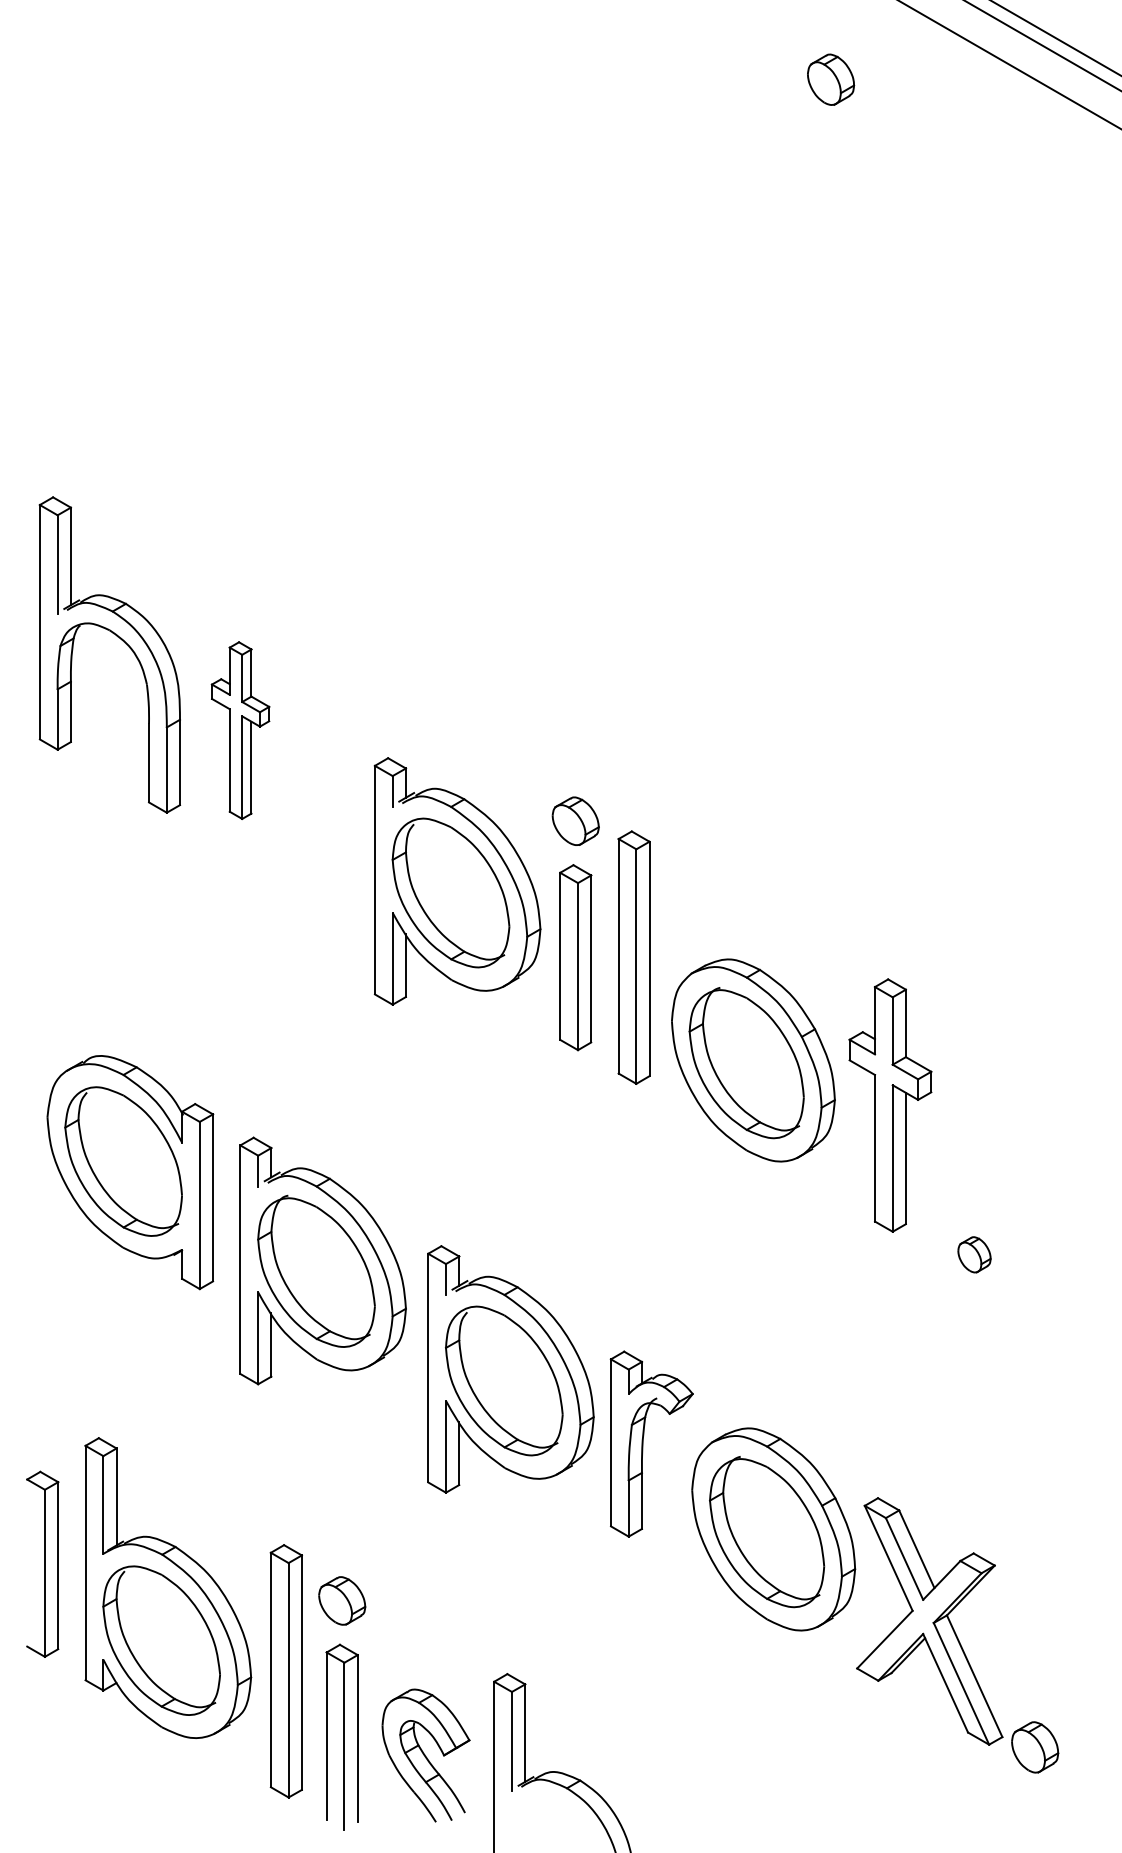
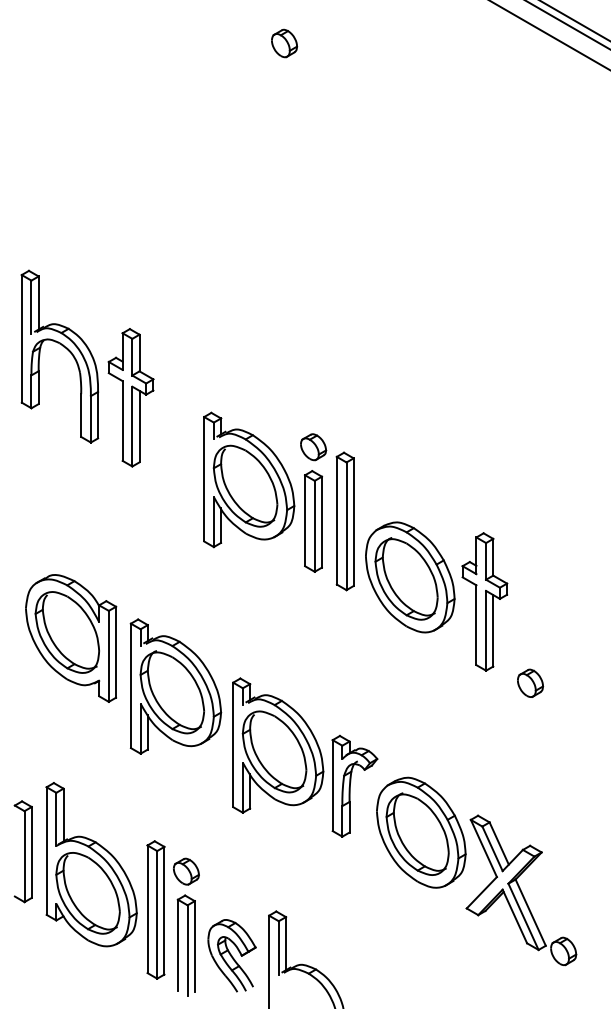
part: (831, 79) -> (284, 43), moved
part: (239, 729) -> (130, 397), size x1.43
part: (974, 1253) -> (530, 682), size x1.43

